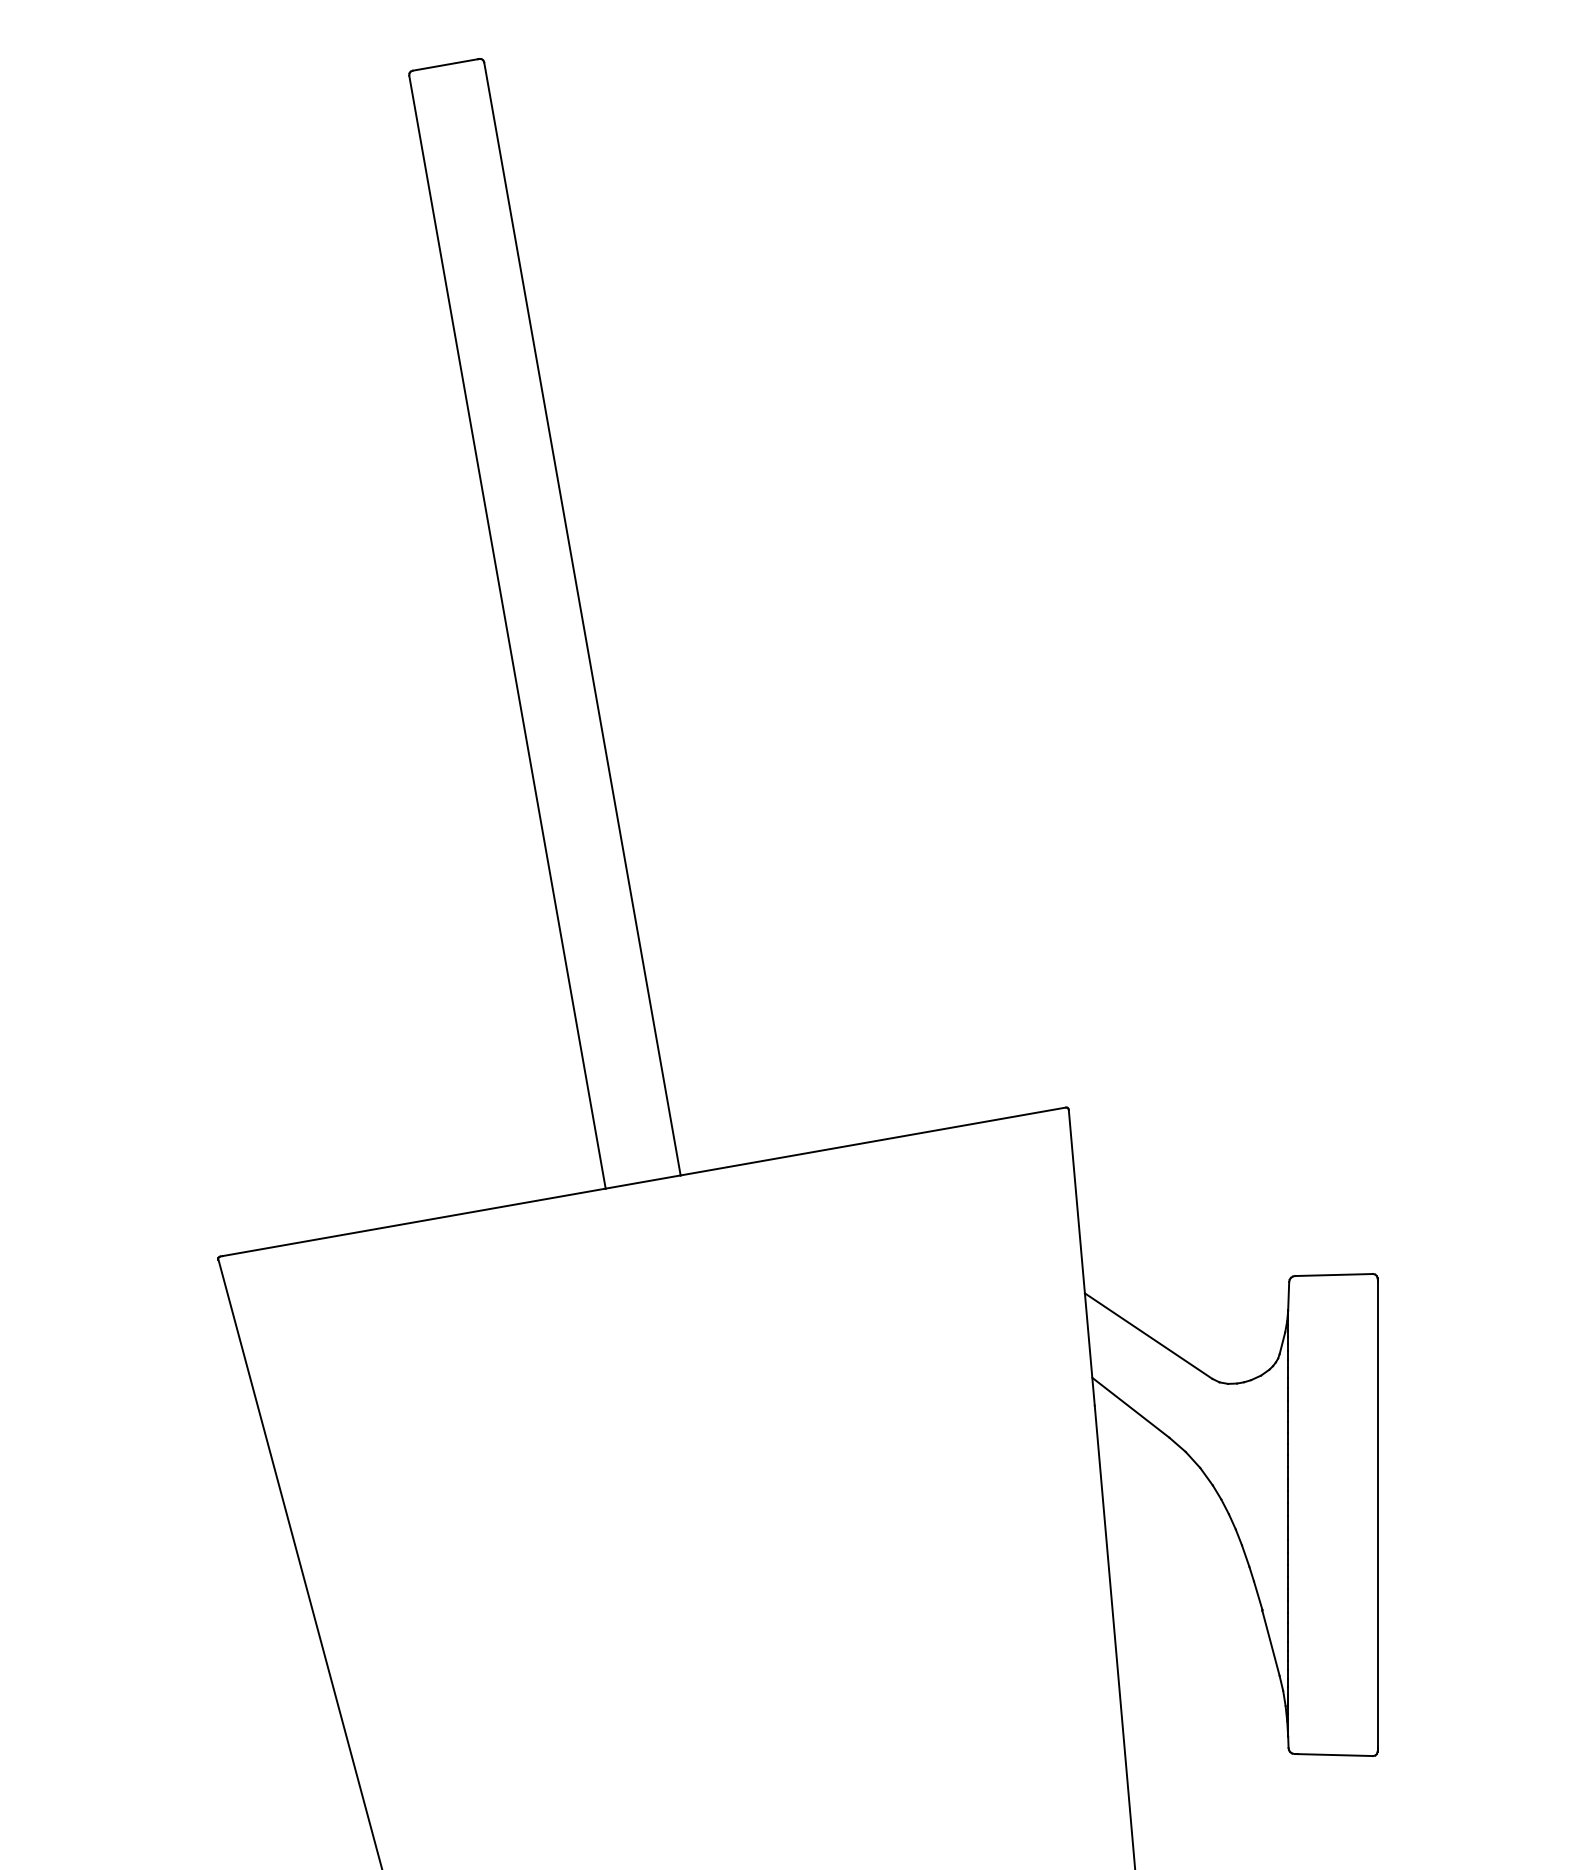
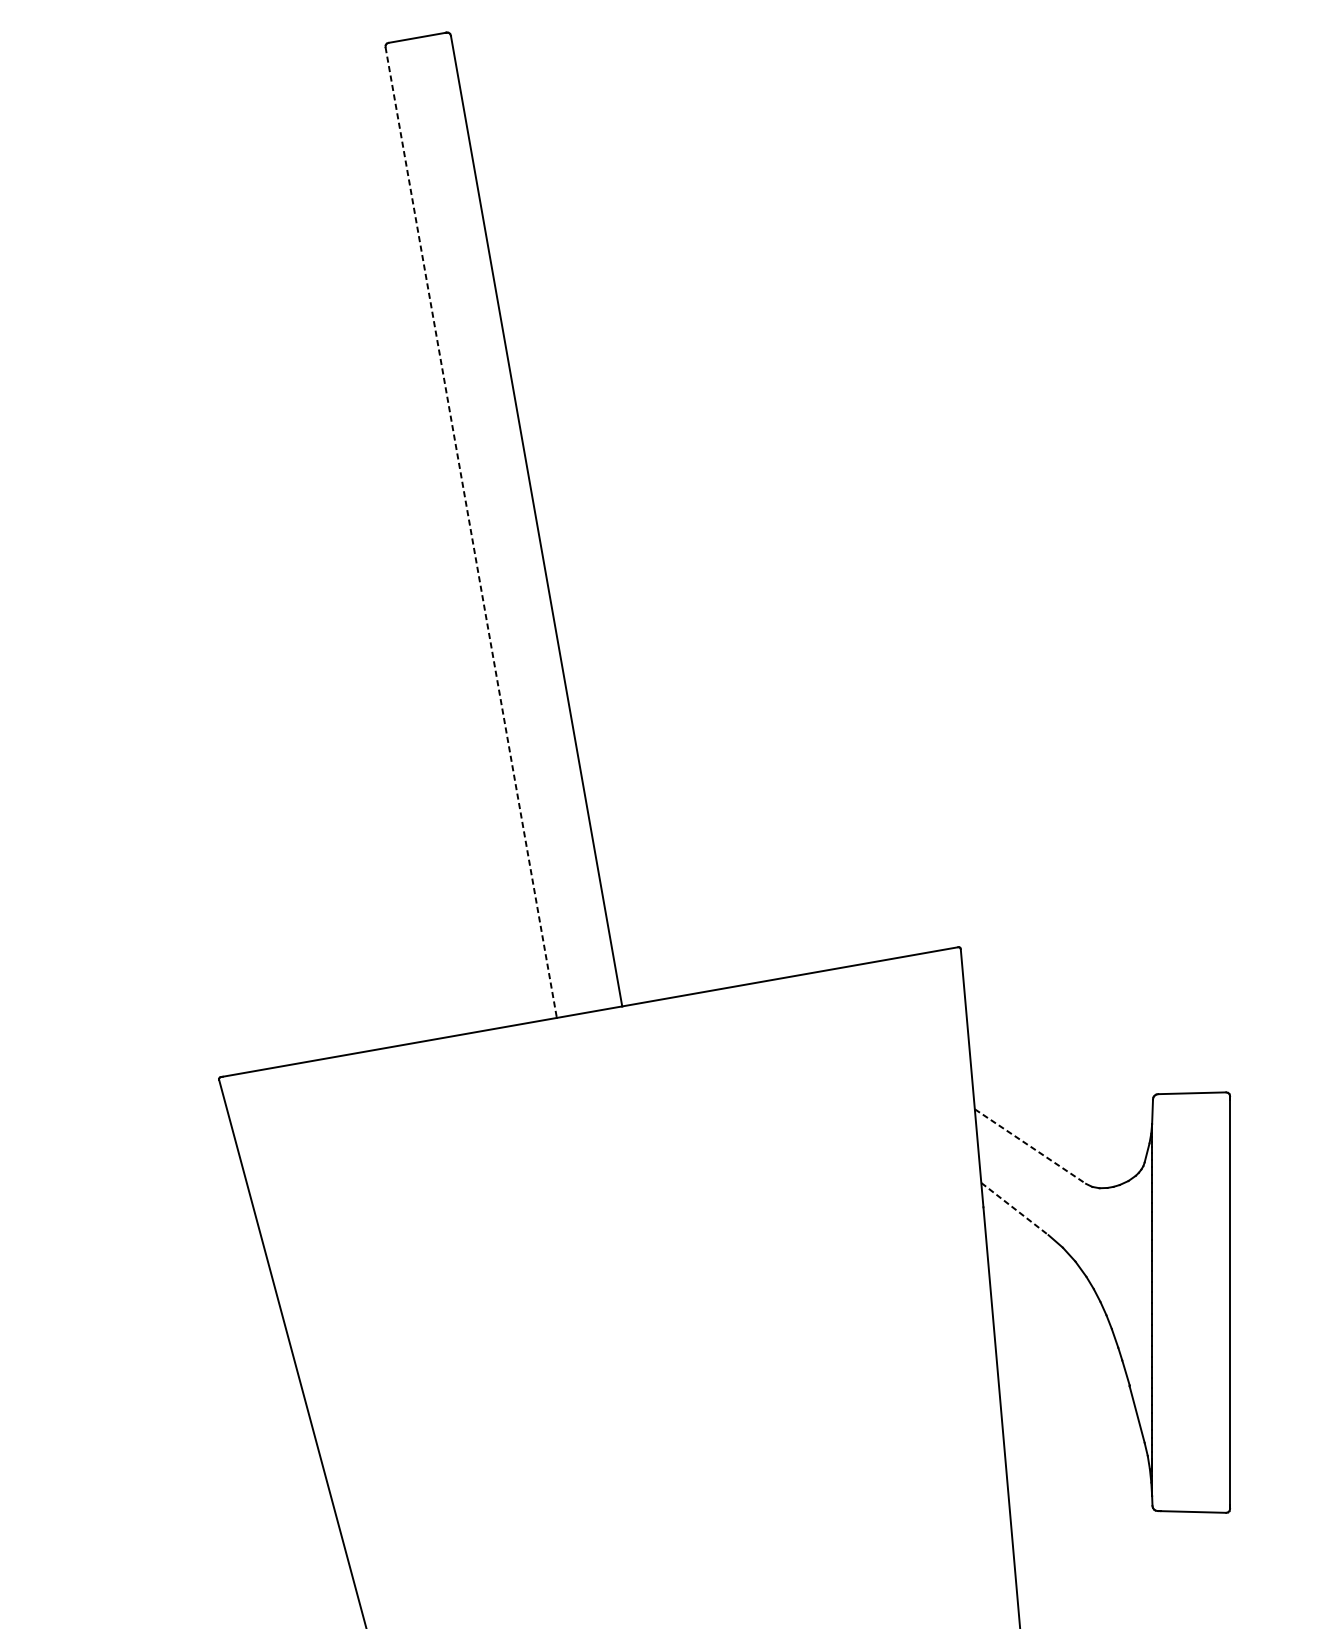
line: (507, 632) -> (471, 532), solid -> dashed
line: (1148, 1336) -> (1030, 1146), solid -> dashed
line: (1130, 1407) -> (1014, 1208), solid -> dashed

